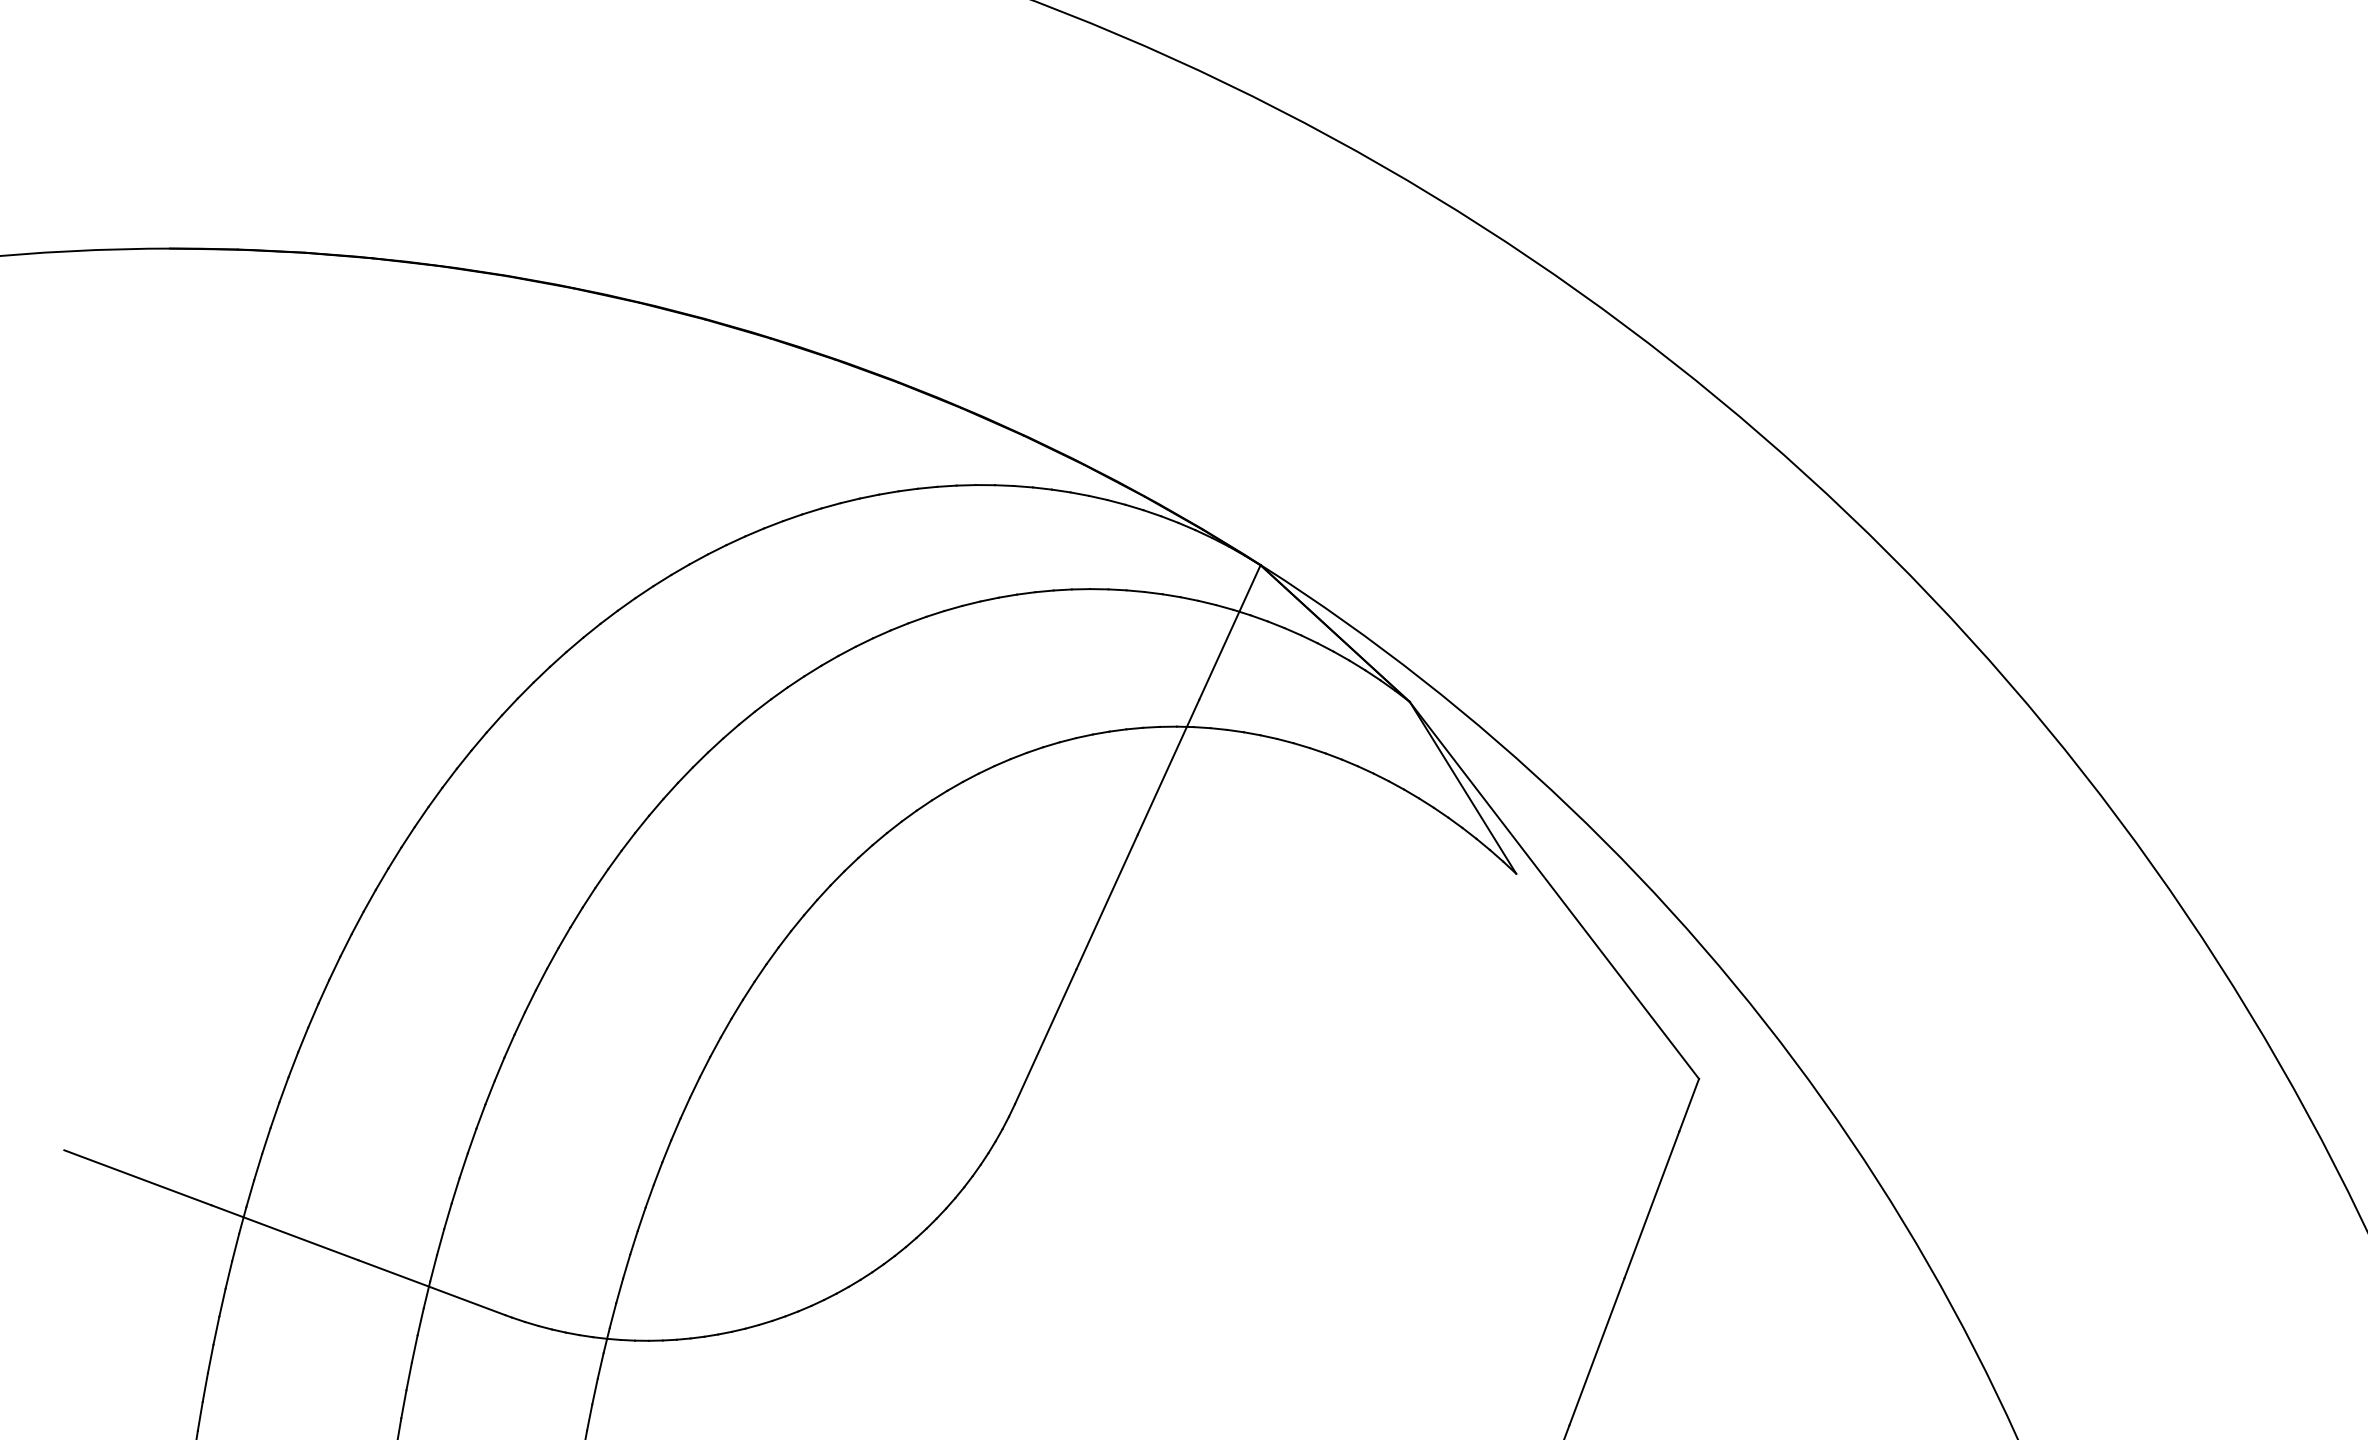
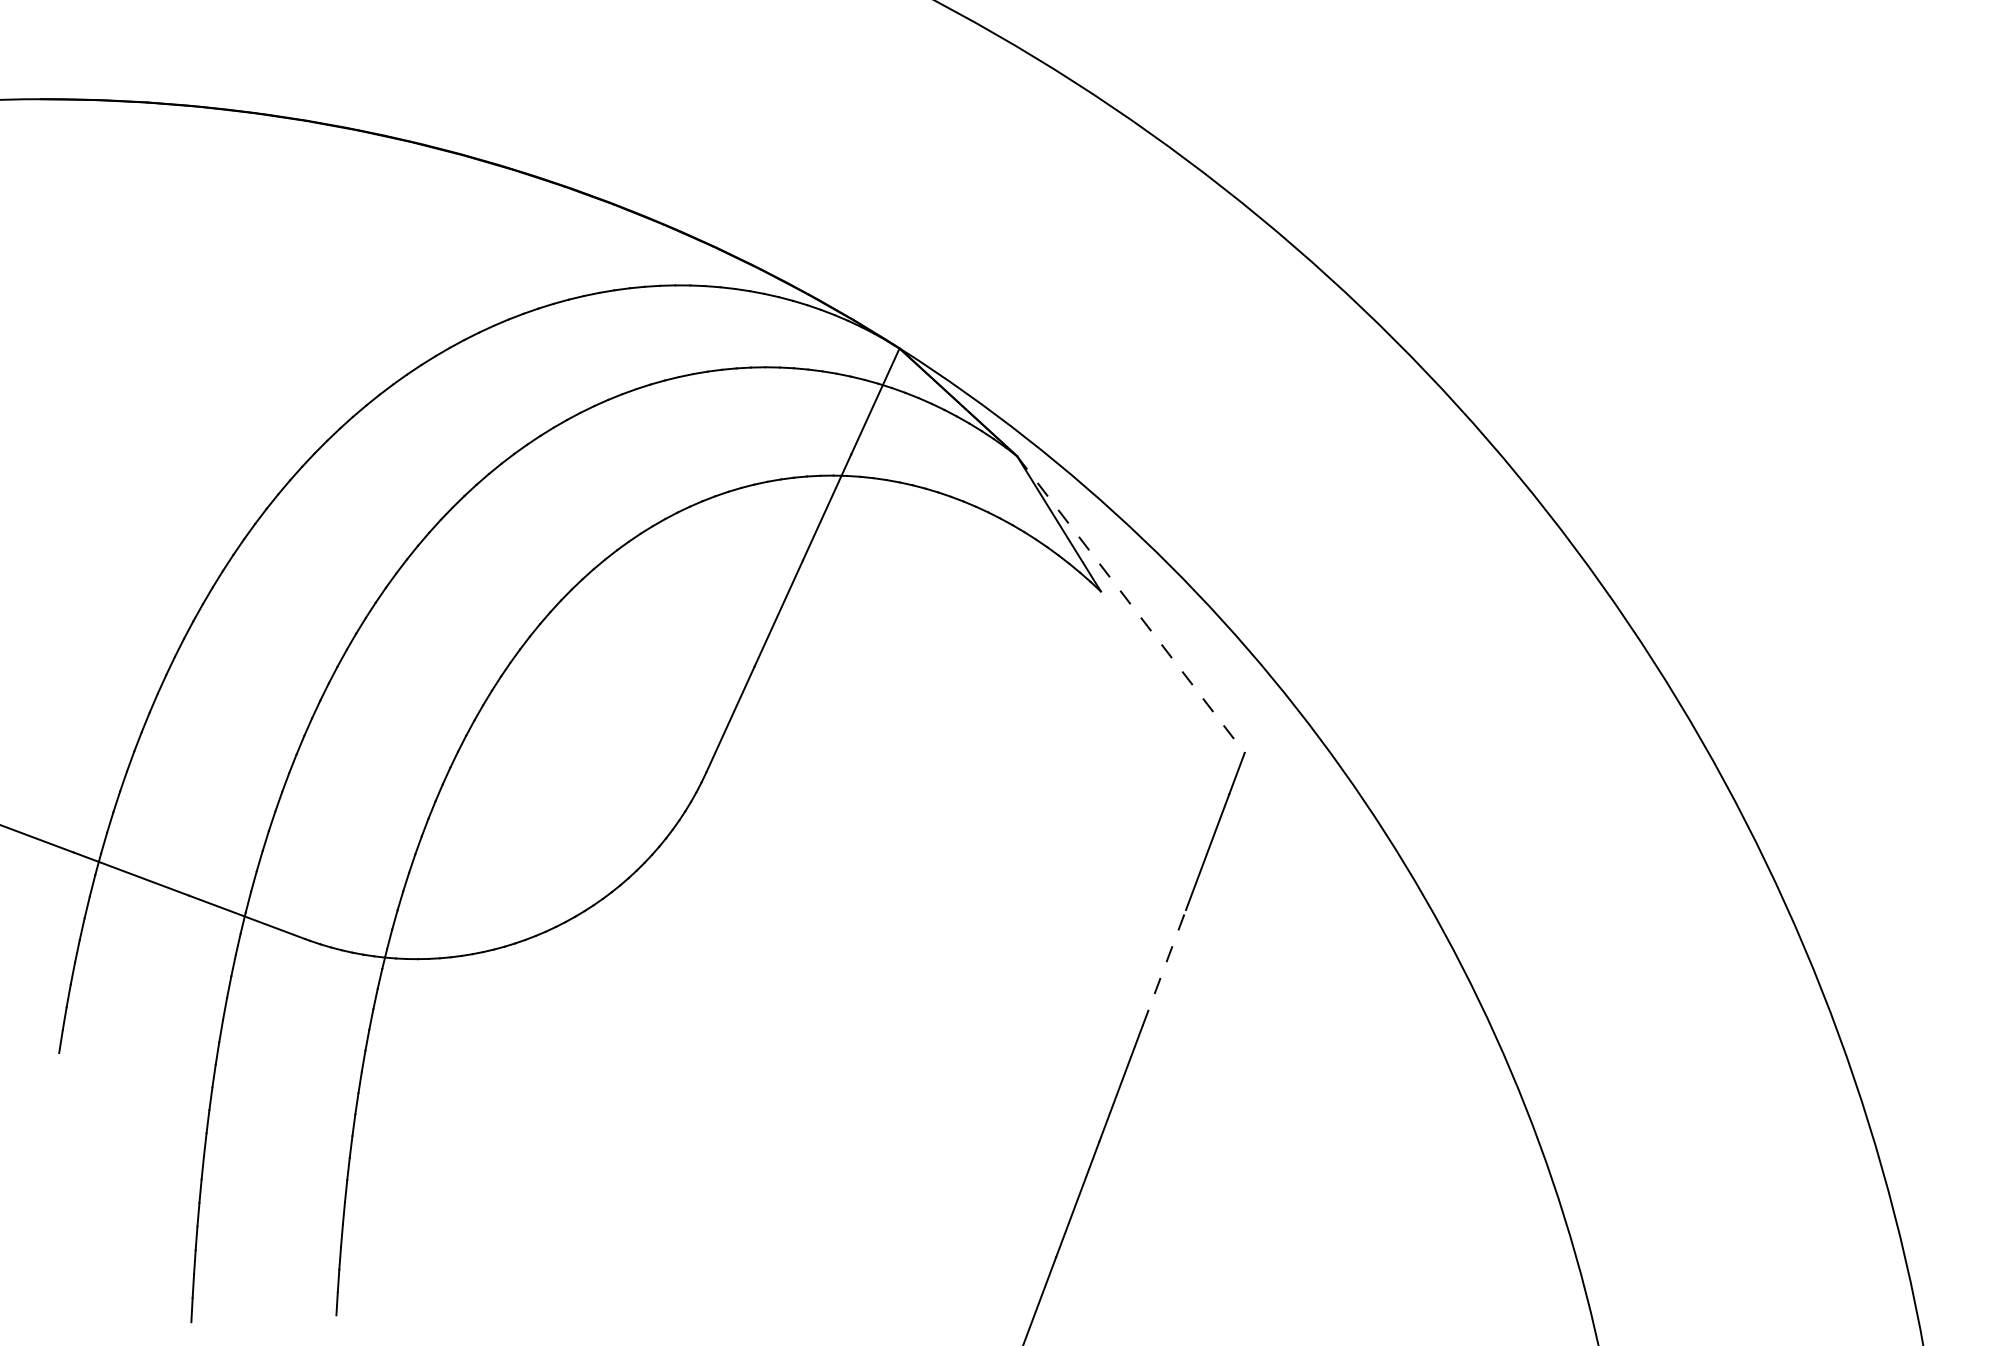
line: (1555, 890) -> (1131, 604), solid -> dashed
line: (1597, 1351) -> (1164, 967), solid -> dashed

